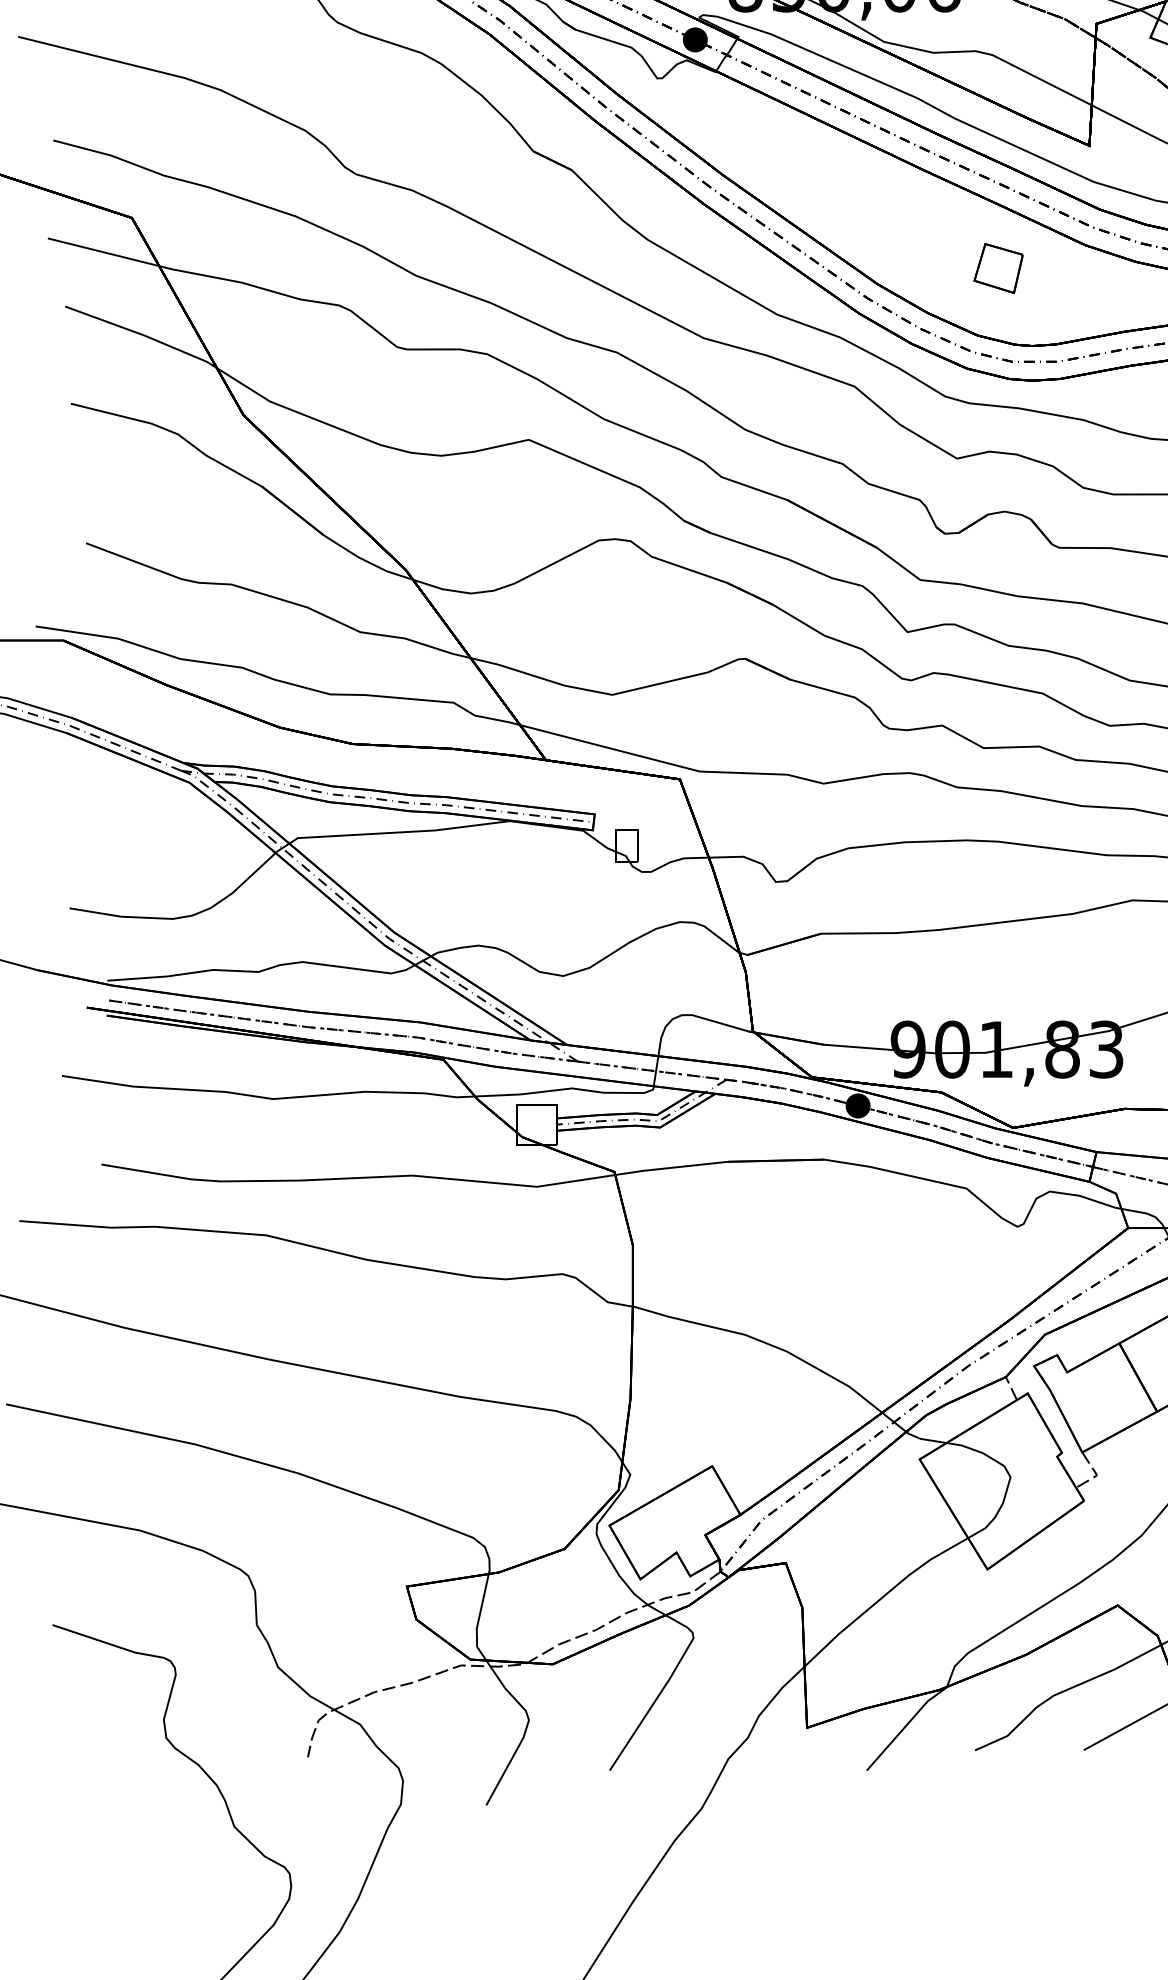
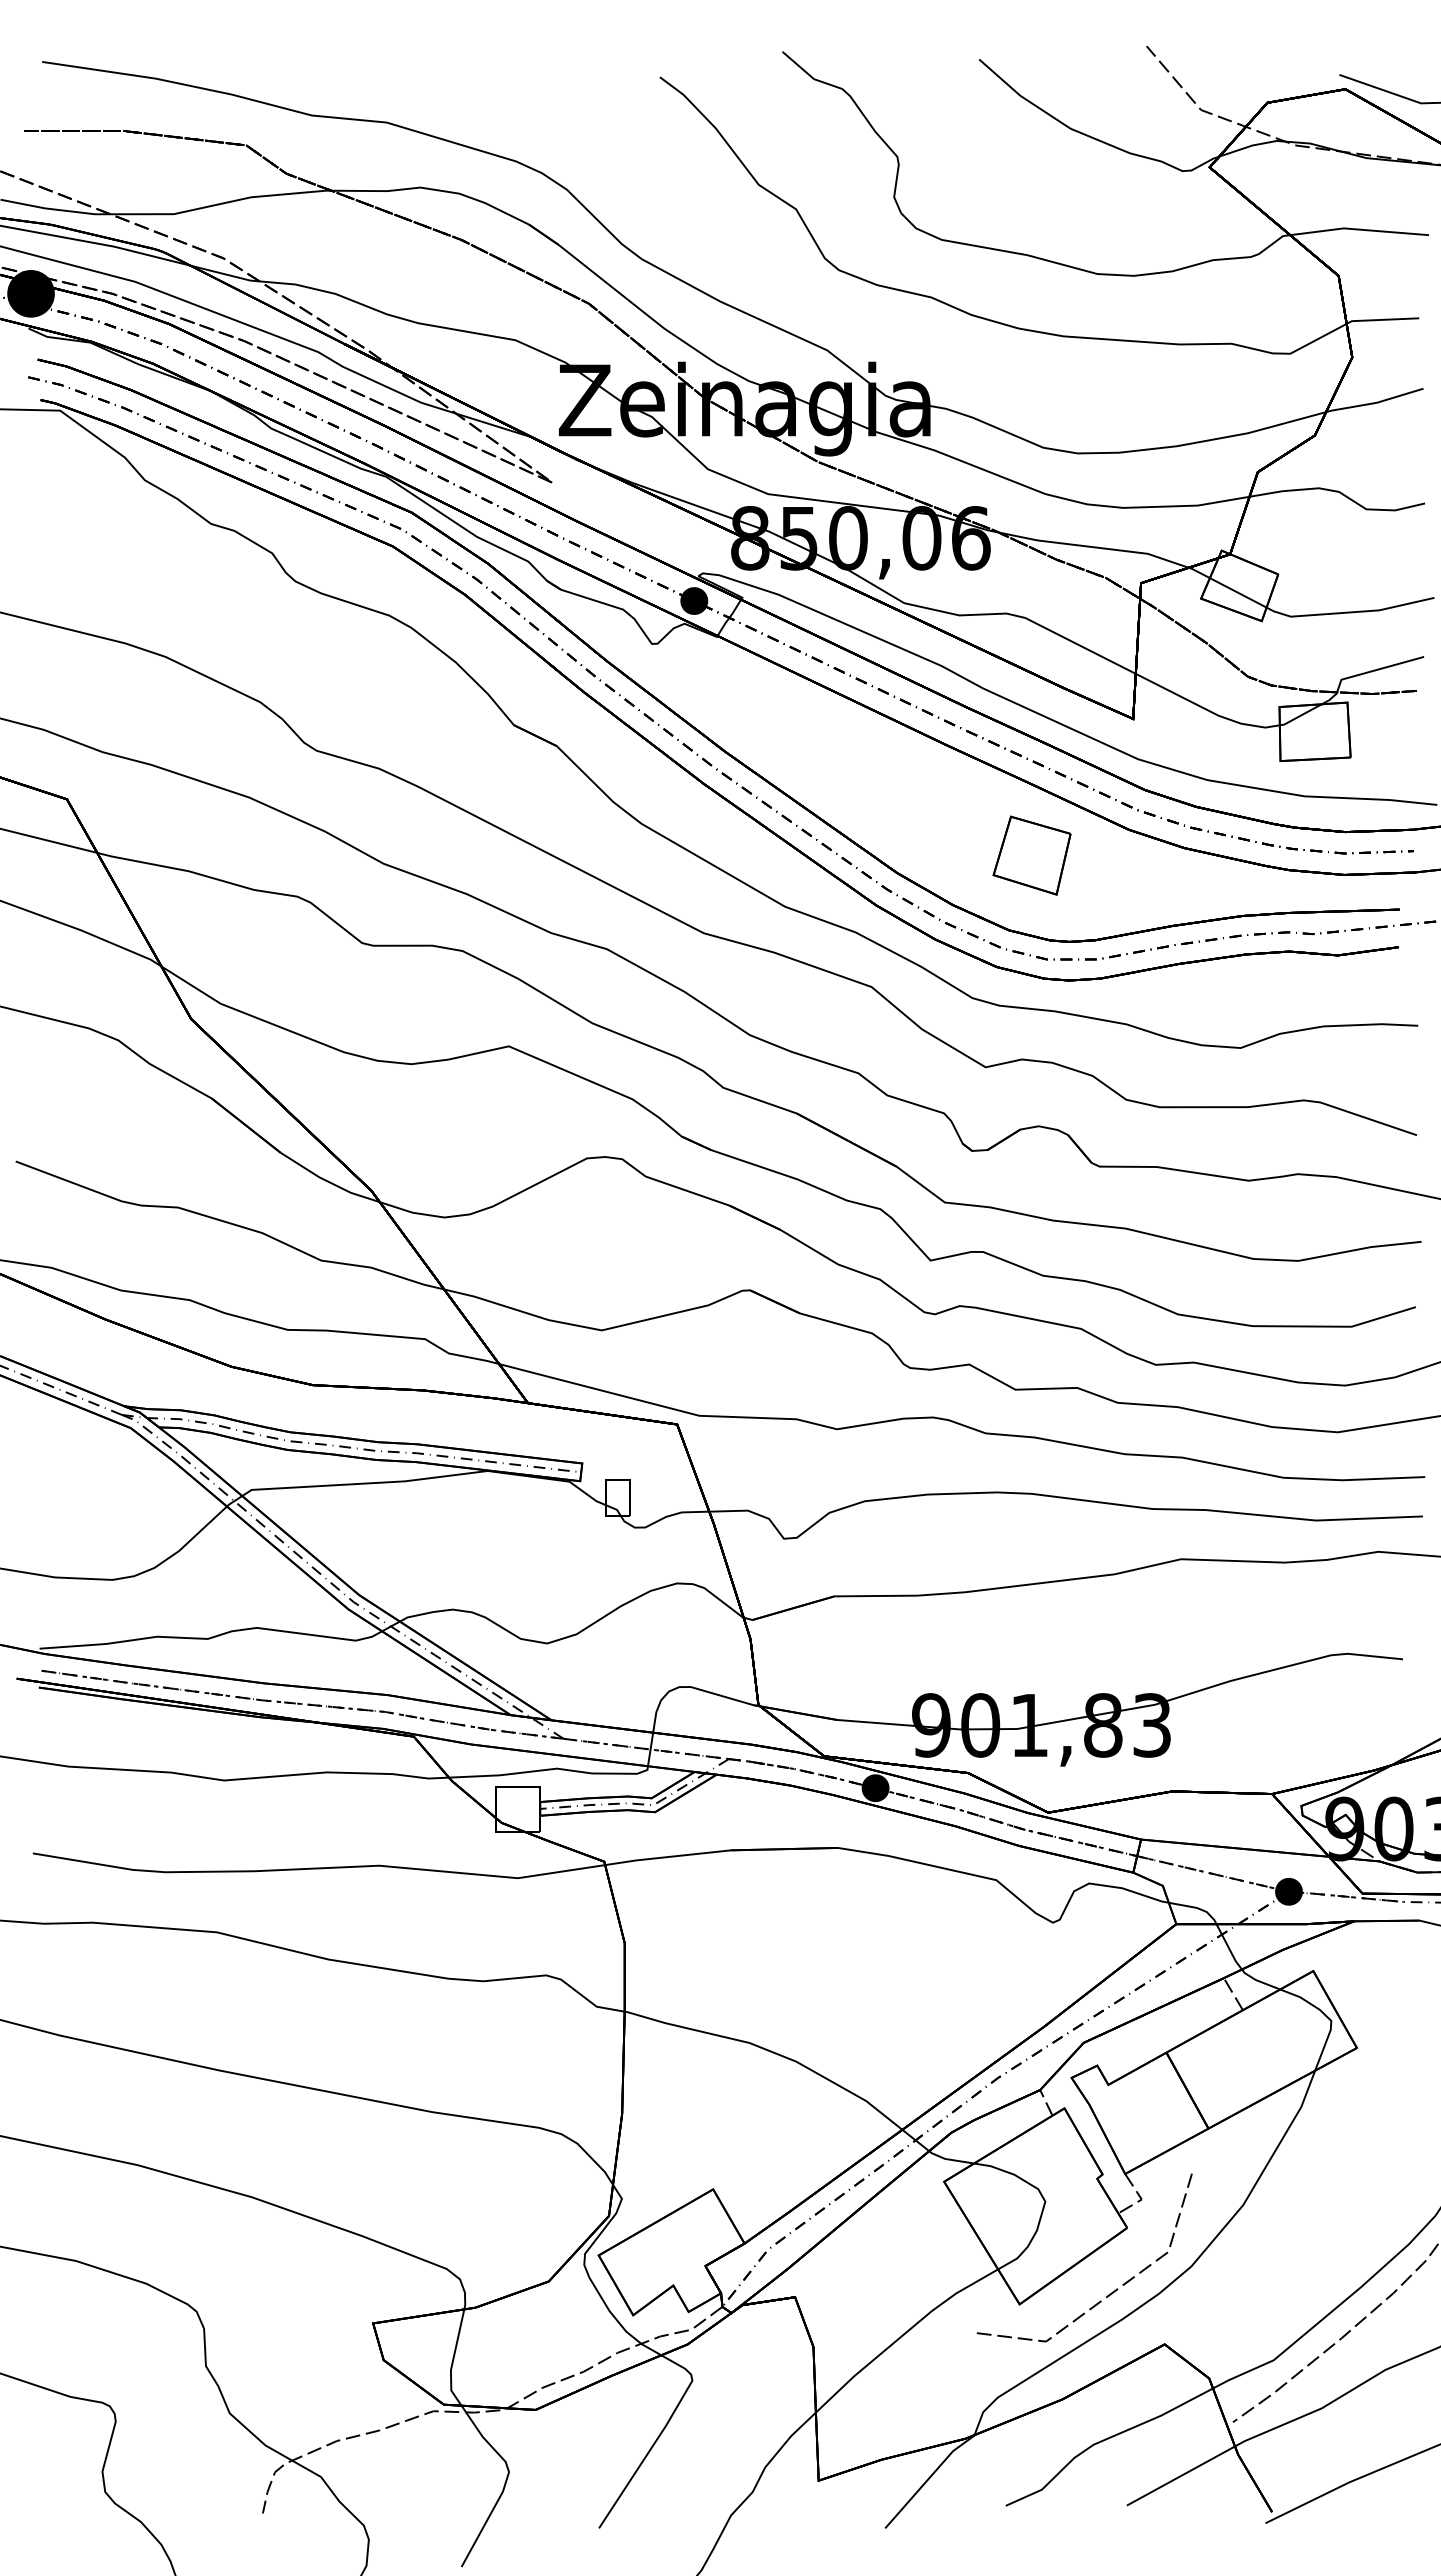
part: (998, 268) -> (1031, 855), size x1.43
line: (1070, 1557) -> (1112, 2291), added

